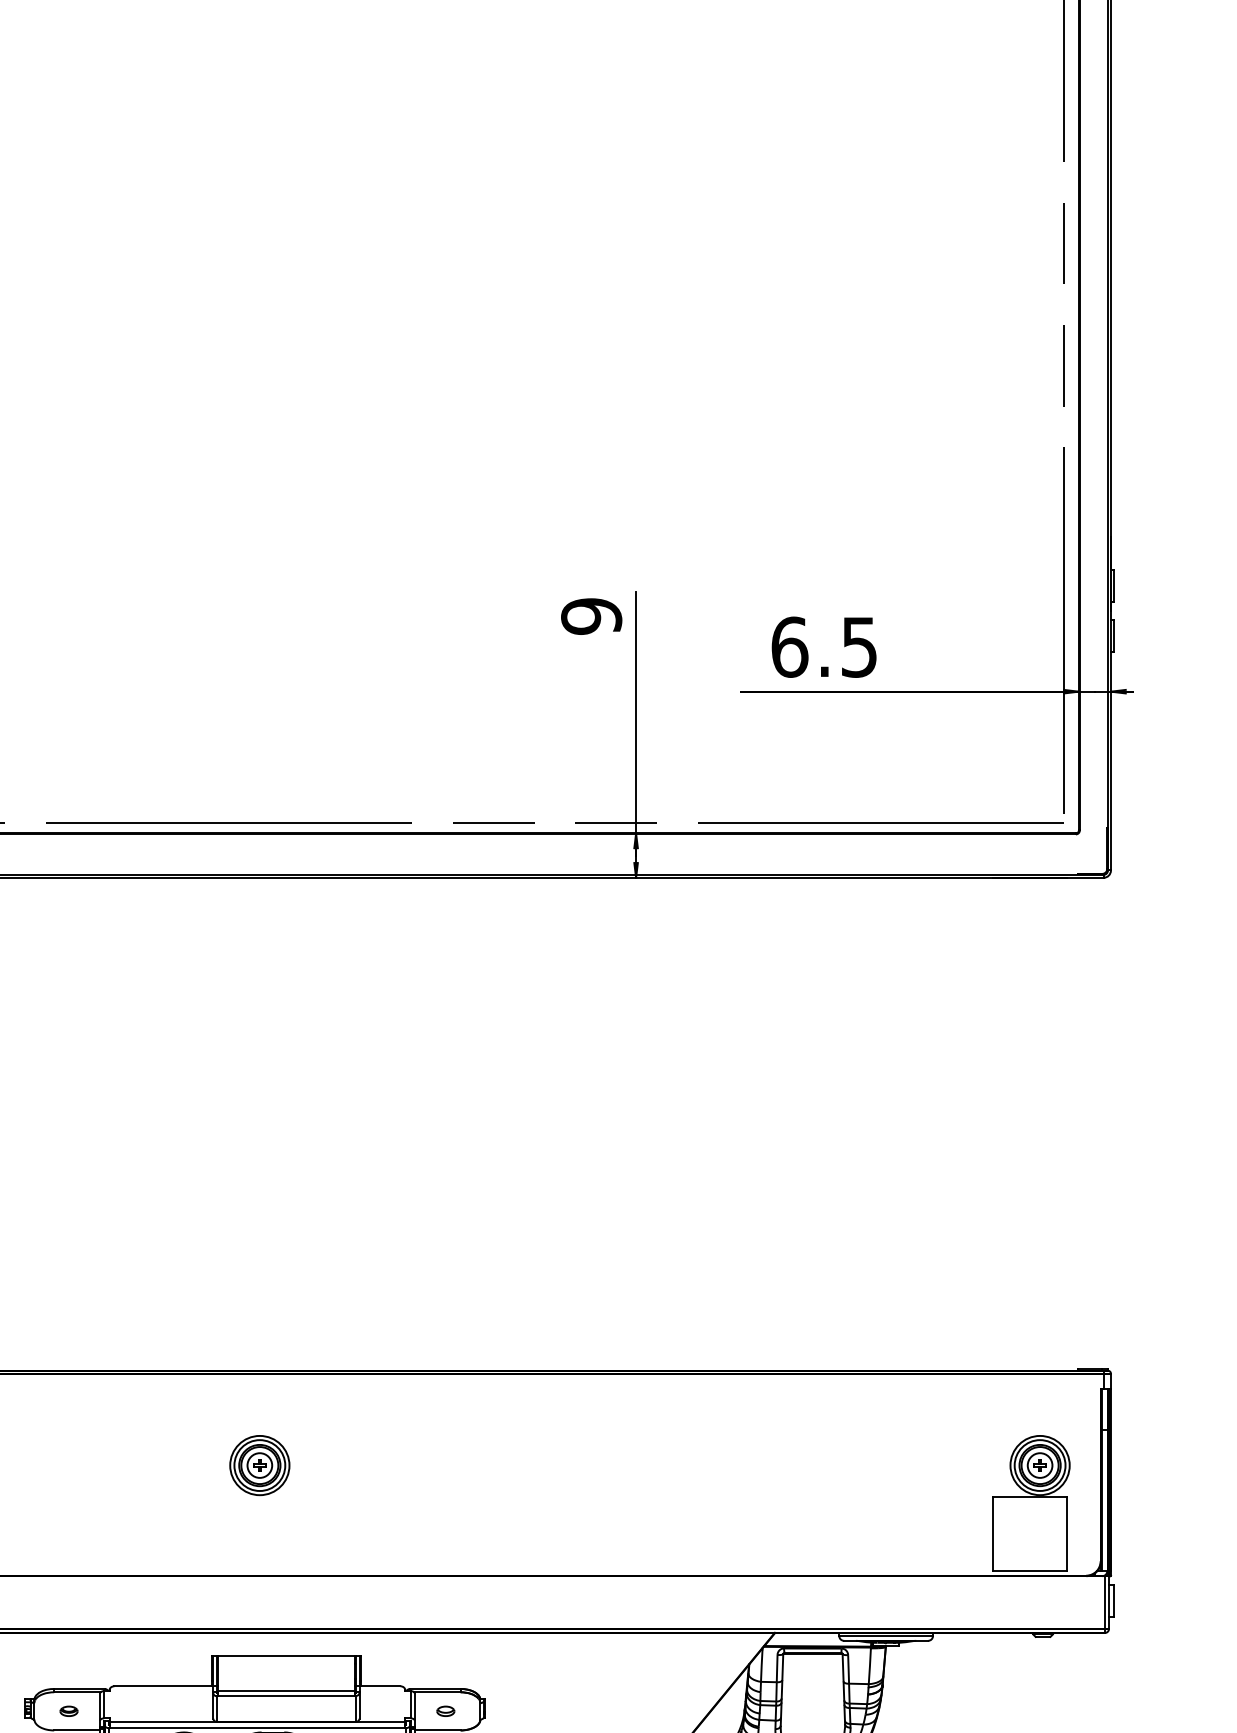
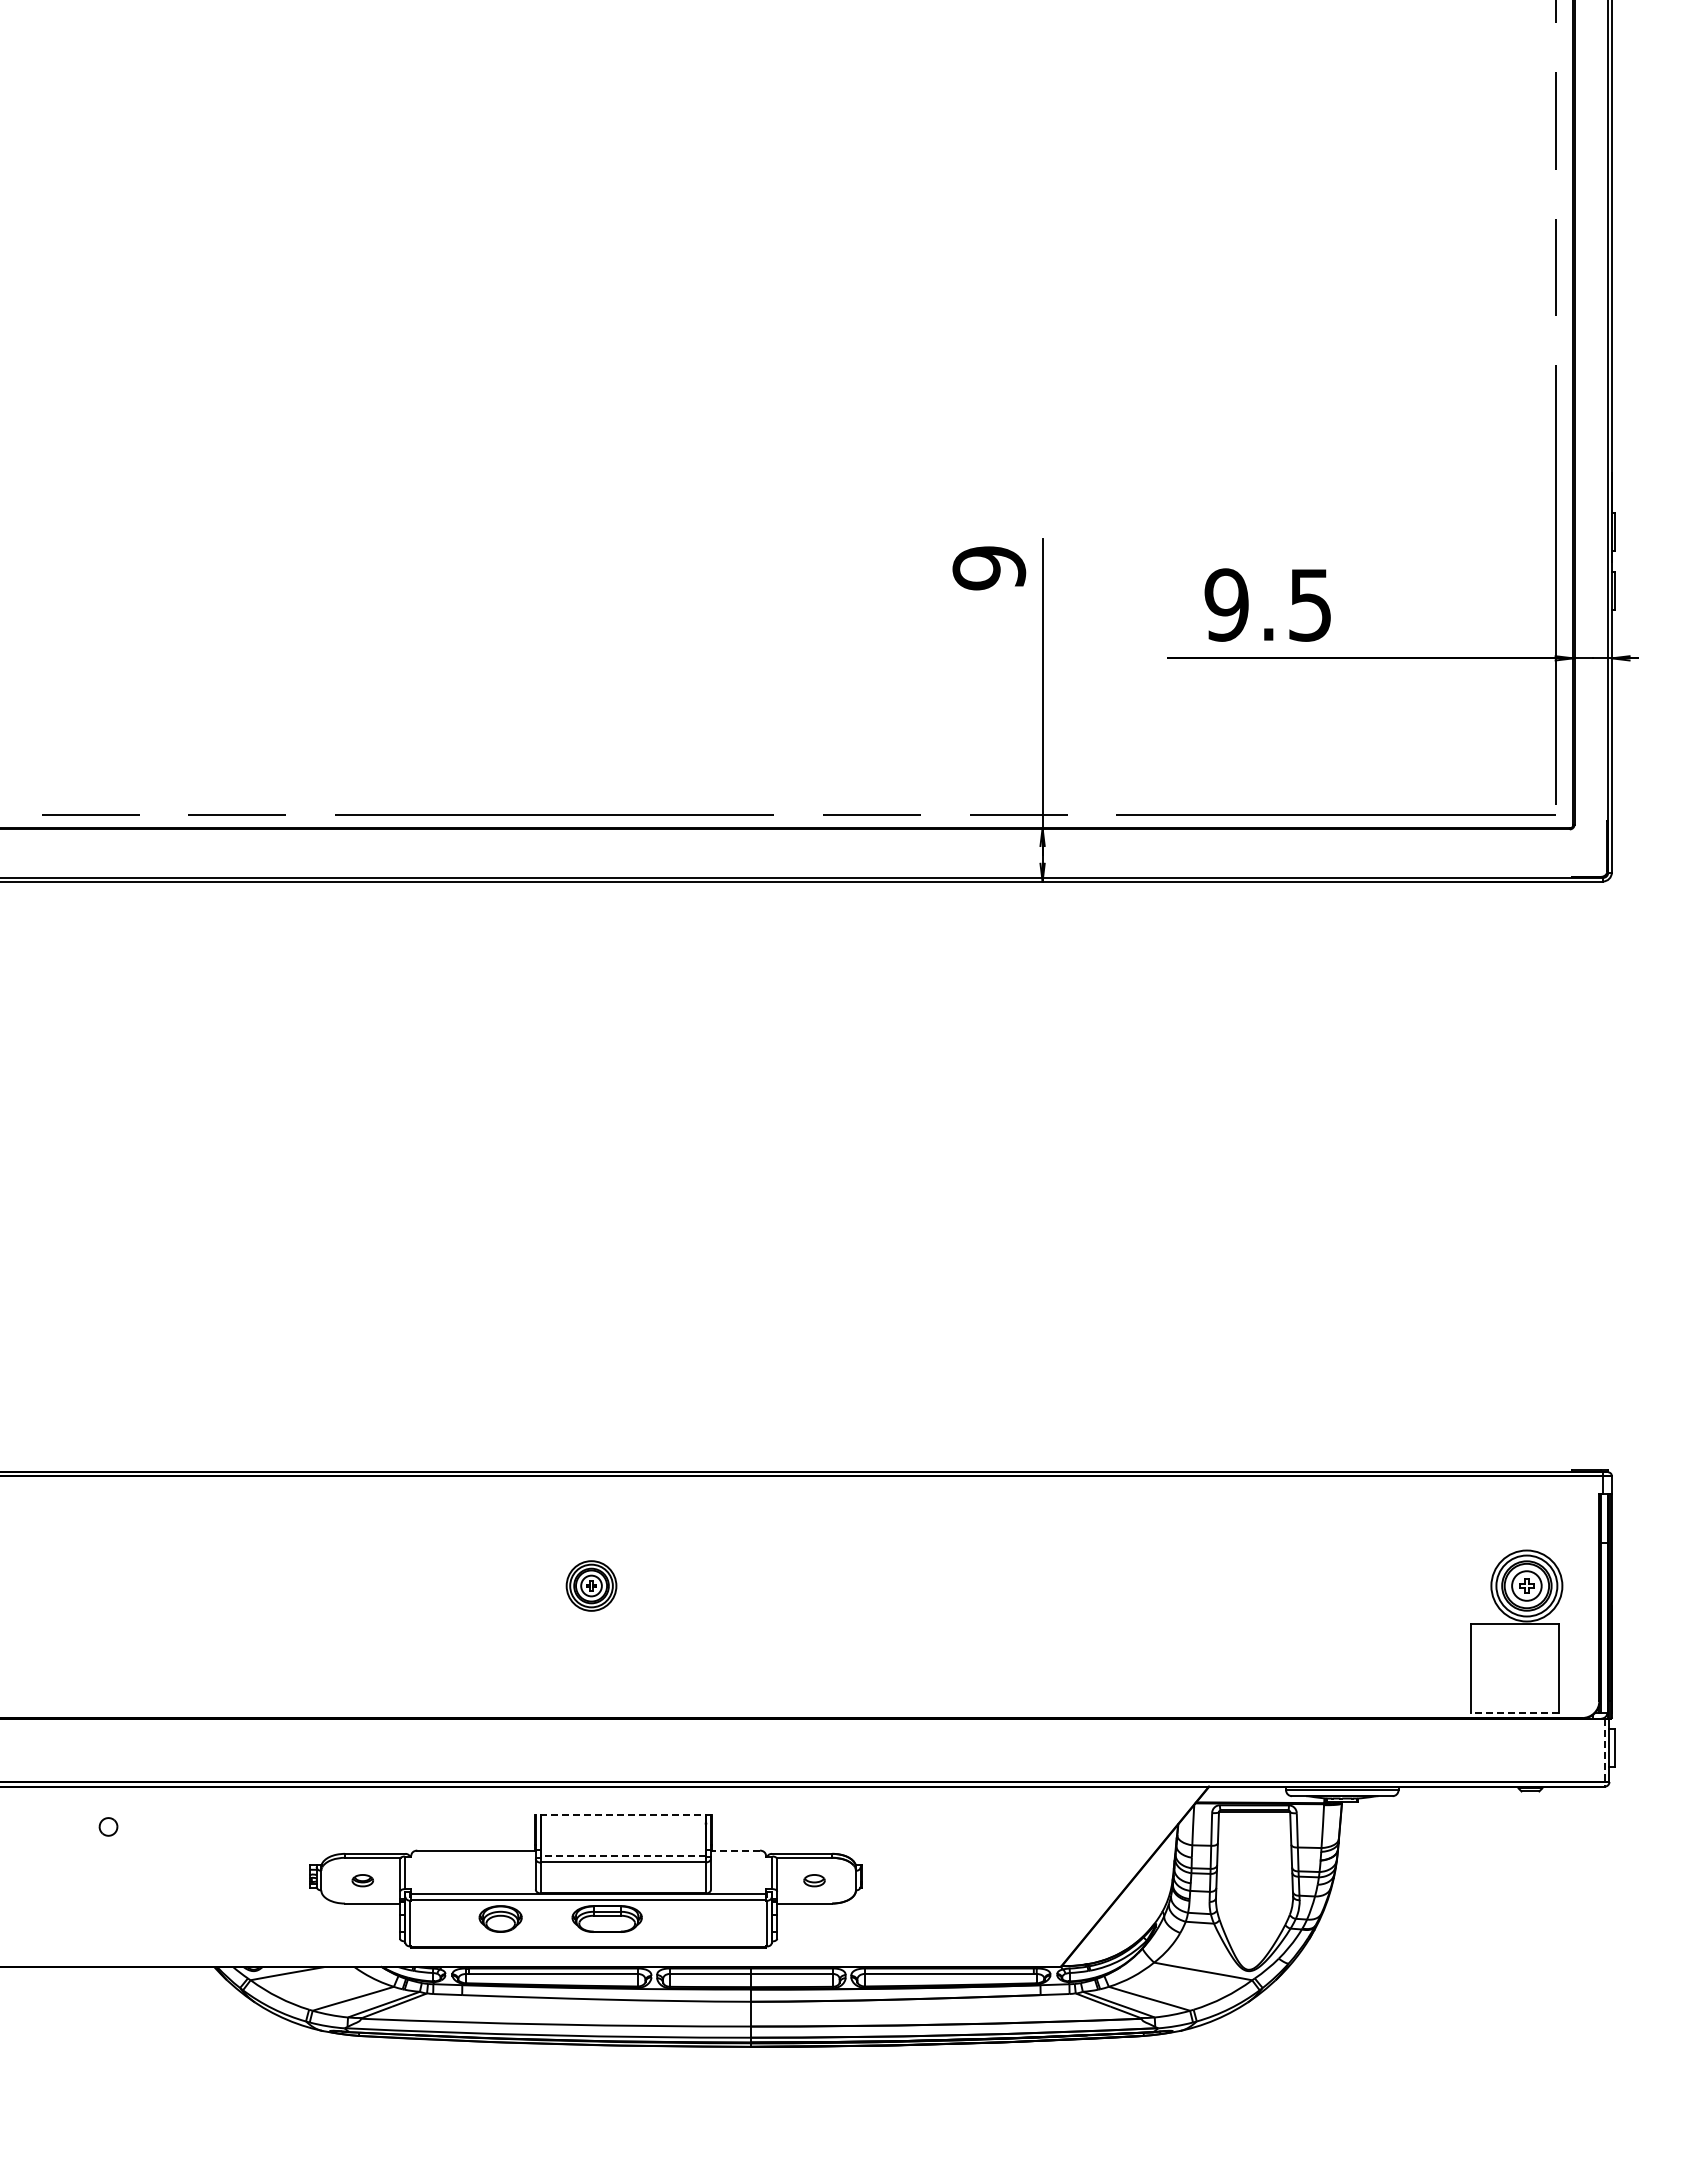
text: (789, 646) -> (1226, 604), 6.5 -> 9.5
part: (259, 1465) -> (591, 1585), size x0.7
line: (1029, 1571) -> (1514, 1712), solid -> dashed
line: (1104, 1605) -> (1604, 1753), solid -> dashed
line: (286, 1656) -> (623, 1814), solid -> dashed
line: (379, 1686) -> (735, 1850), solid -> dashed
line: (285, 1690) -> (622, 1855), solid -> dashed

